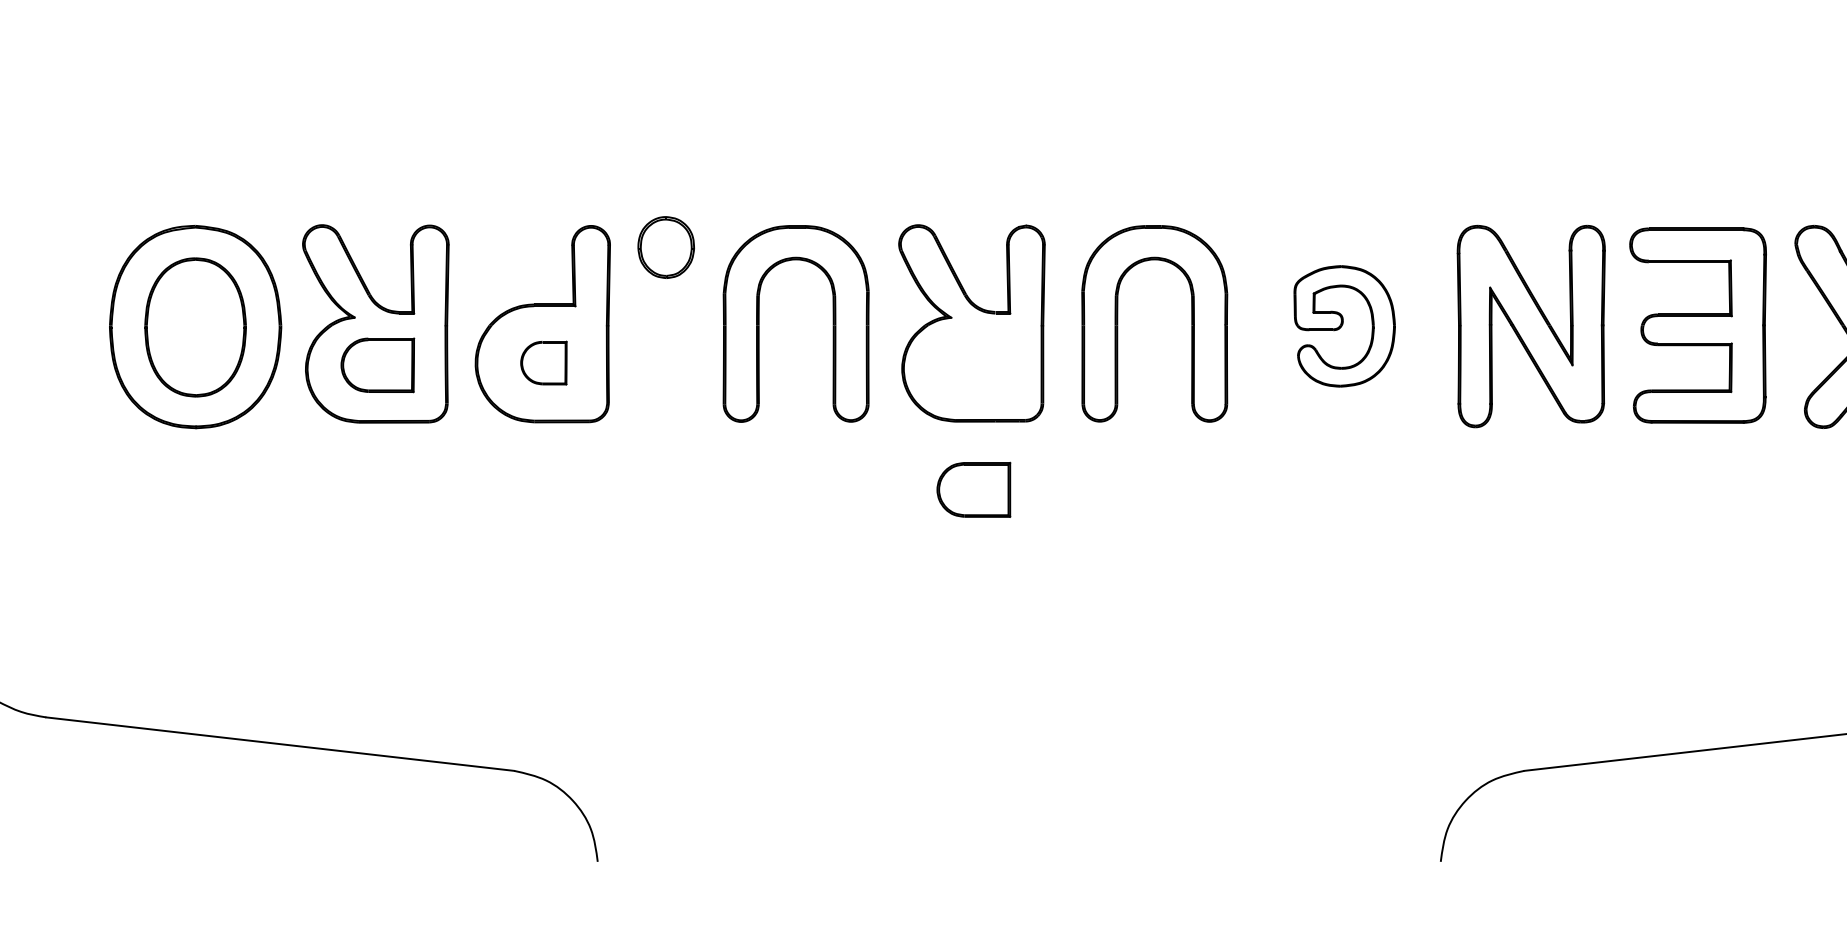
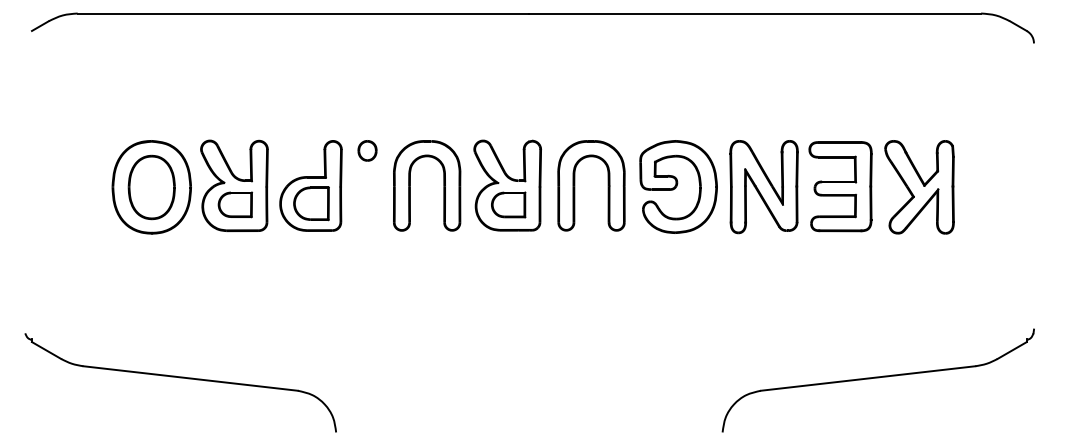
part: (666, 246) -> (367, 150), size x0.71
part: (1344, 325) -> (678, 186), size x1.67
part: (543, 362) -> (311, 203), size x1.67
part: (973, 488) -> (508, 204), moved

